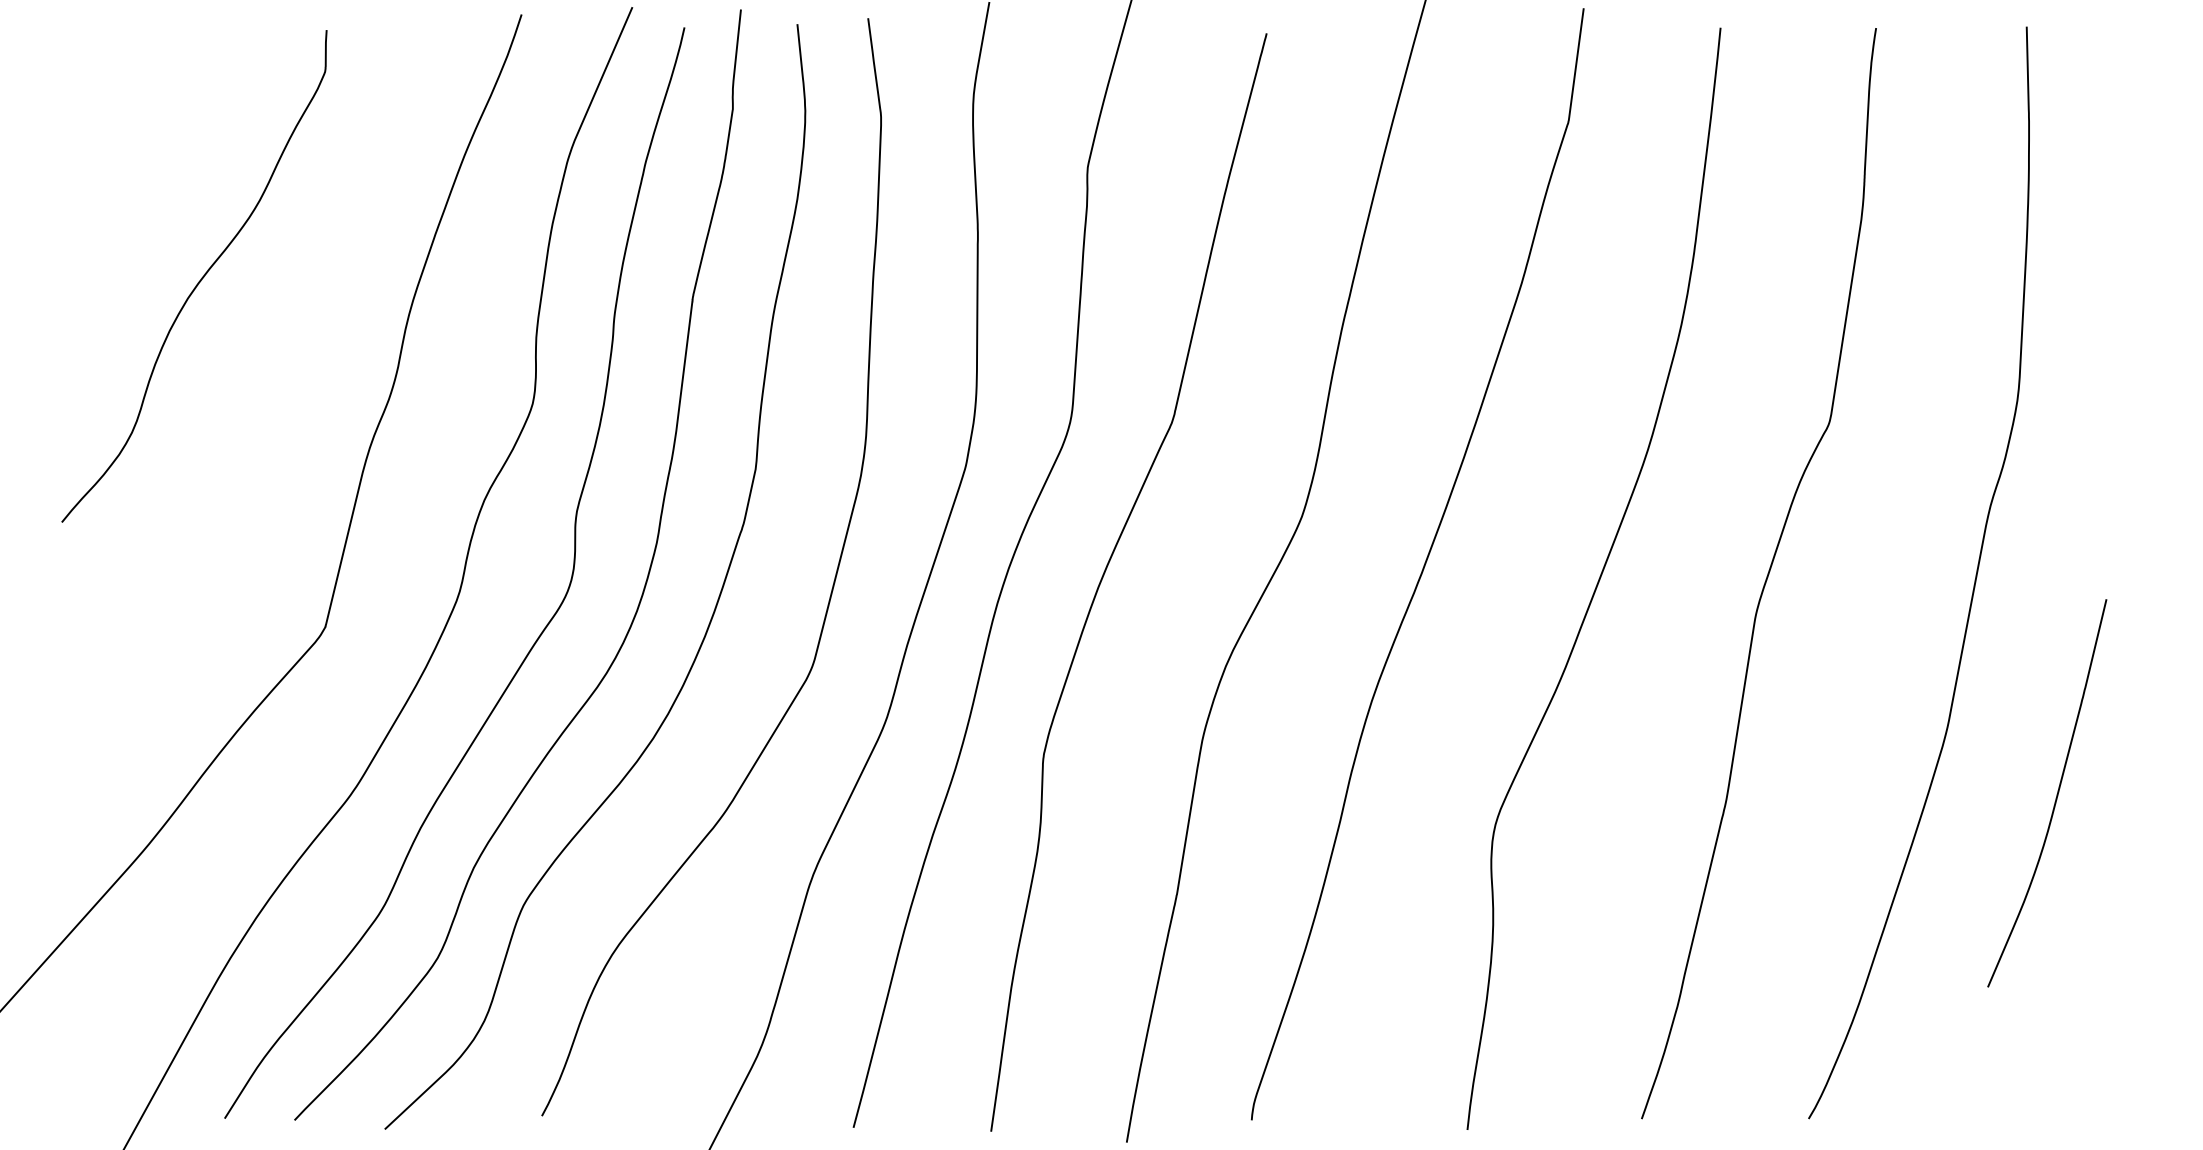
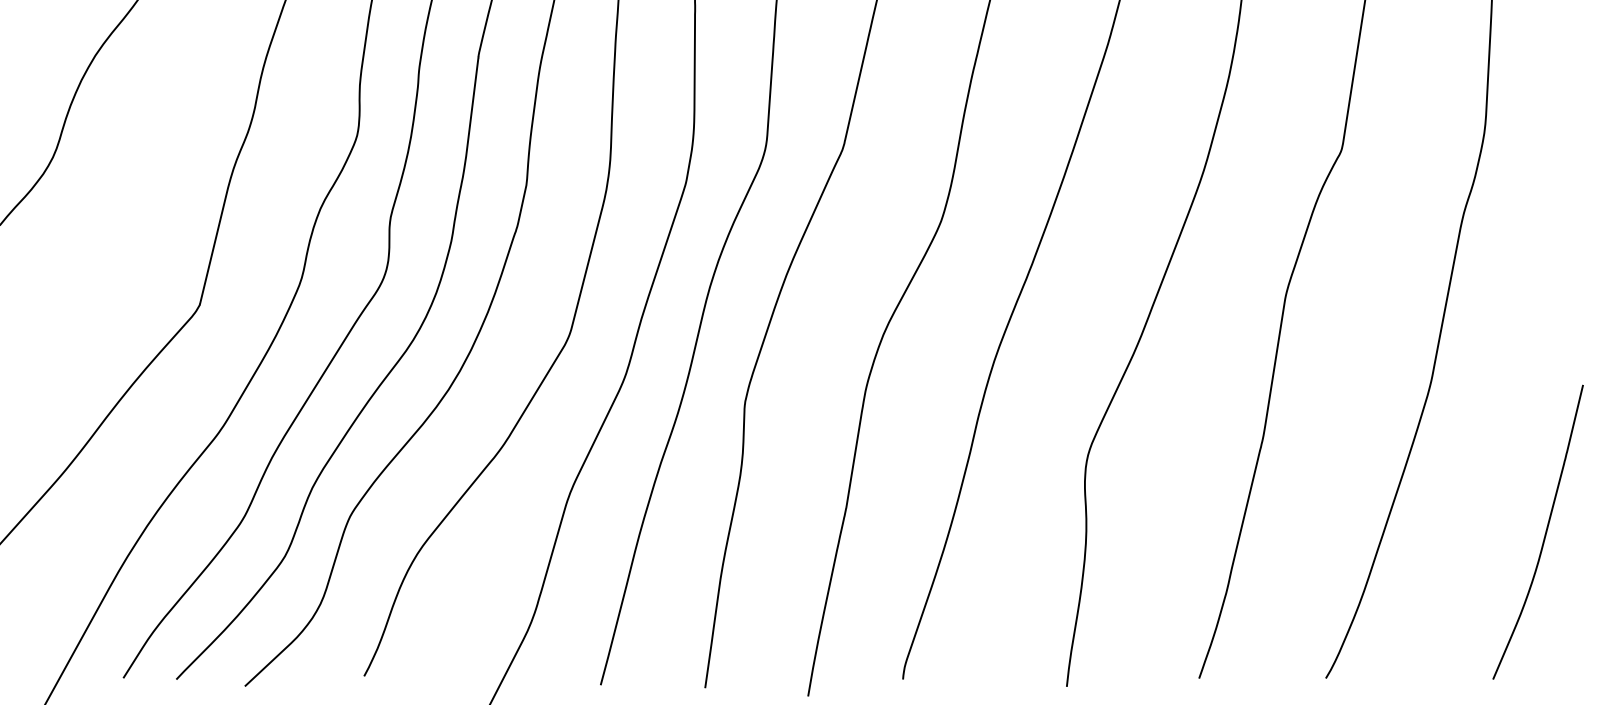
curve: (2056, 794) -> (1545, 533), moved

